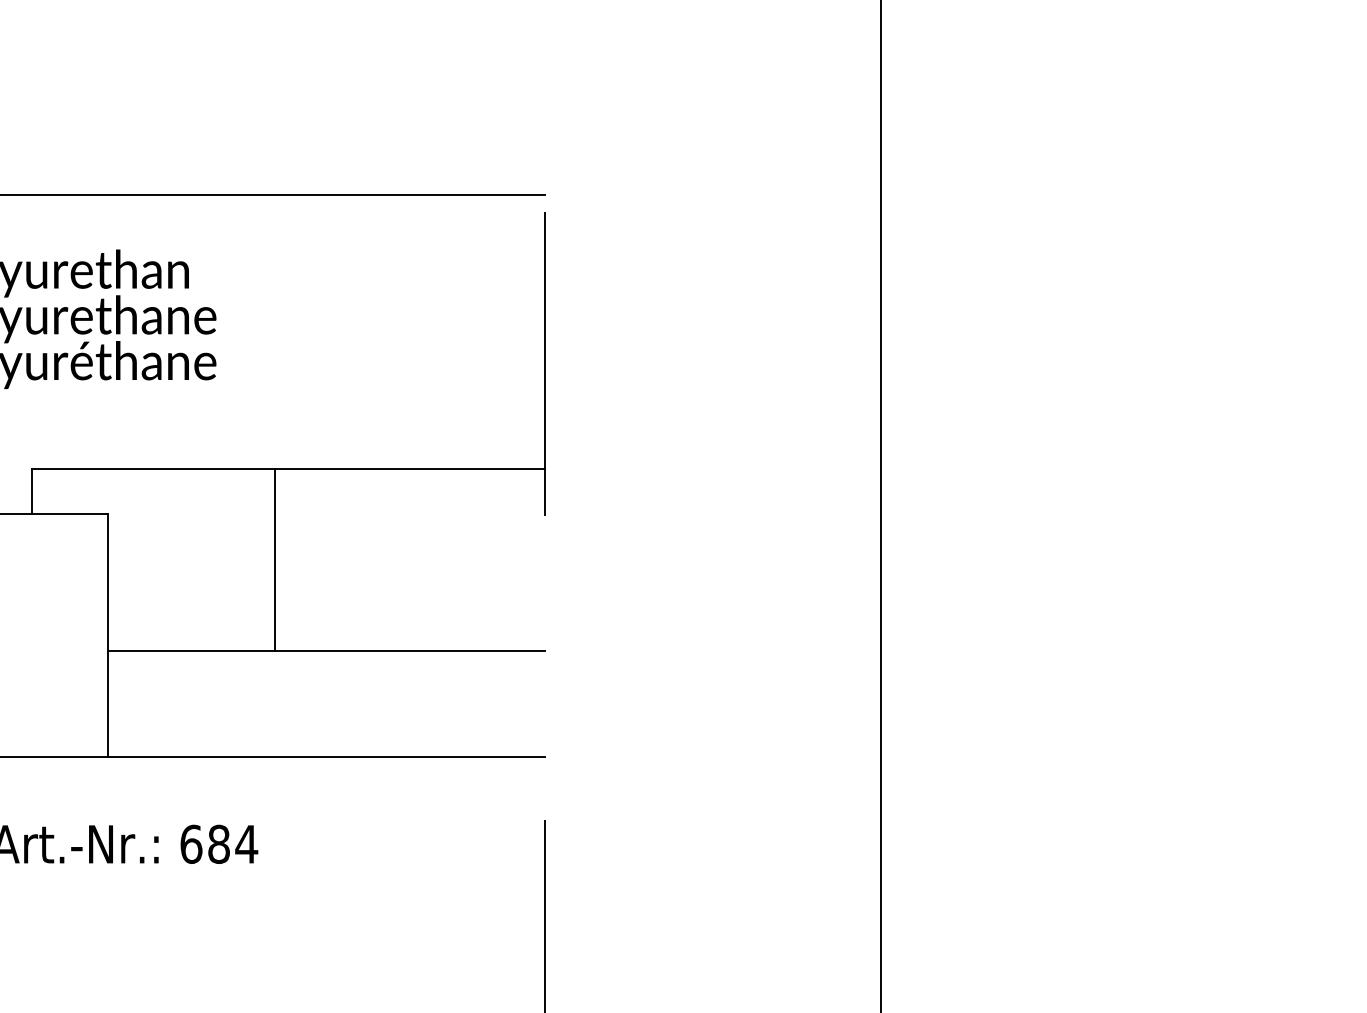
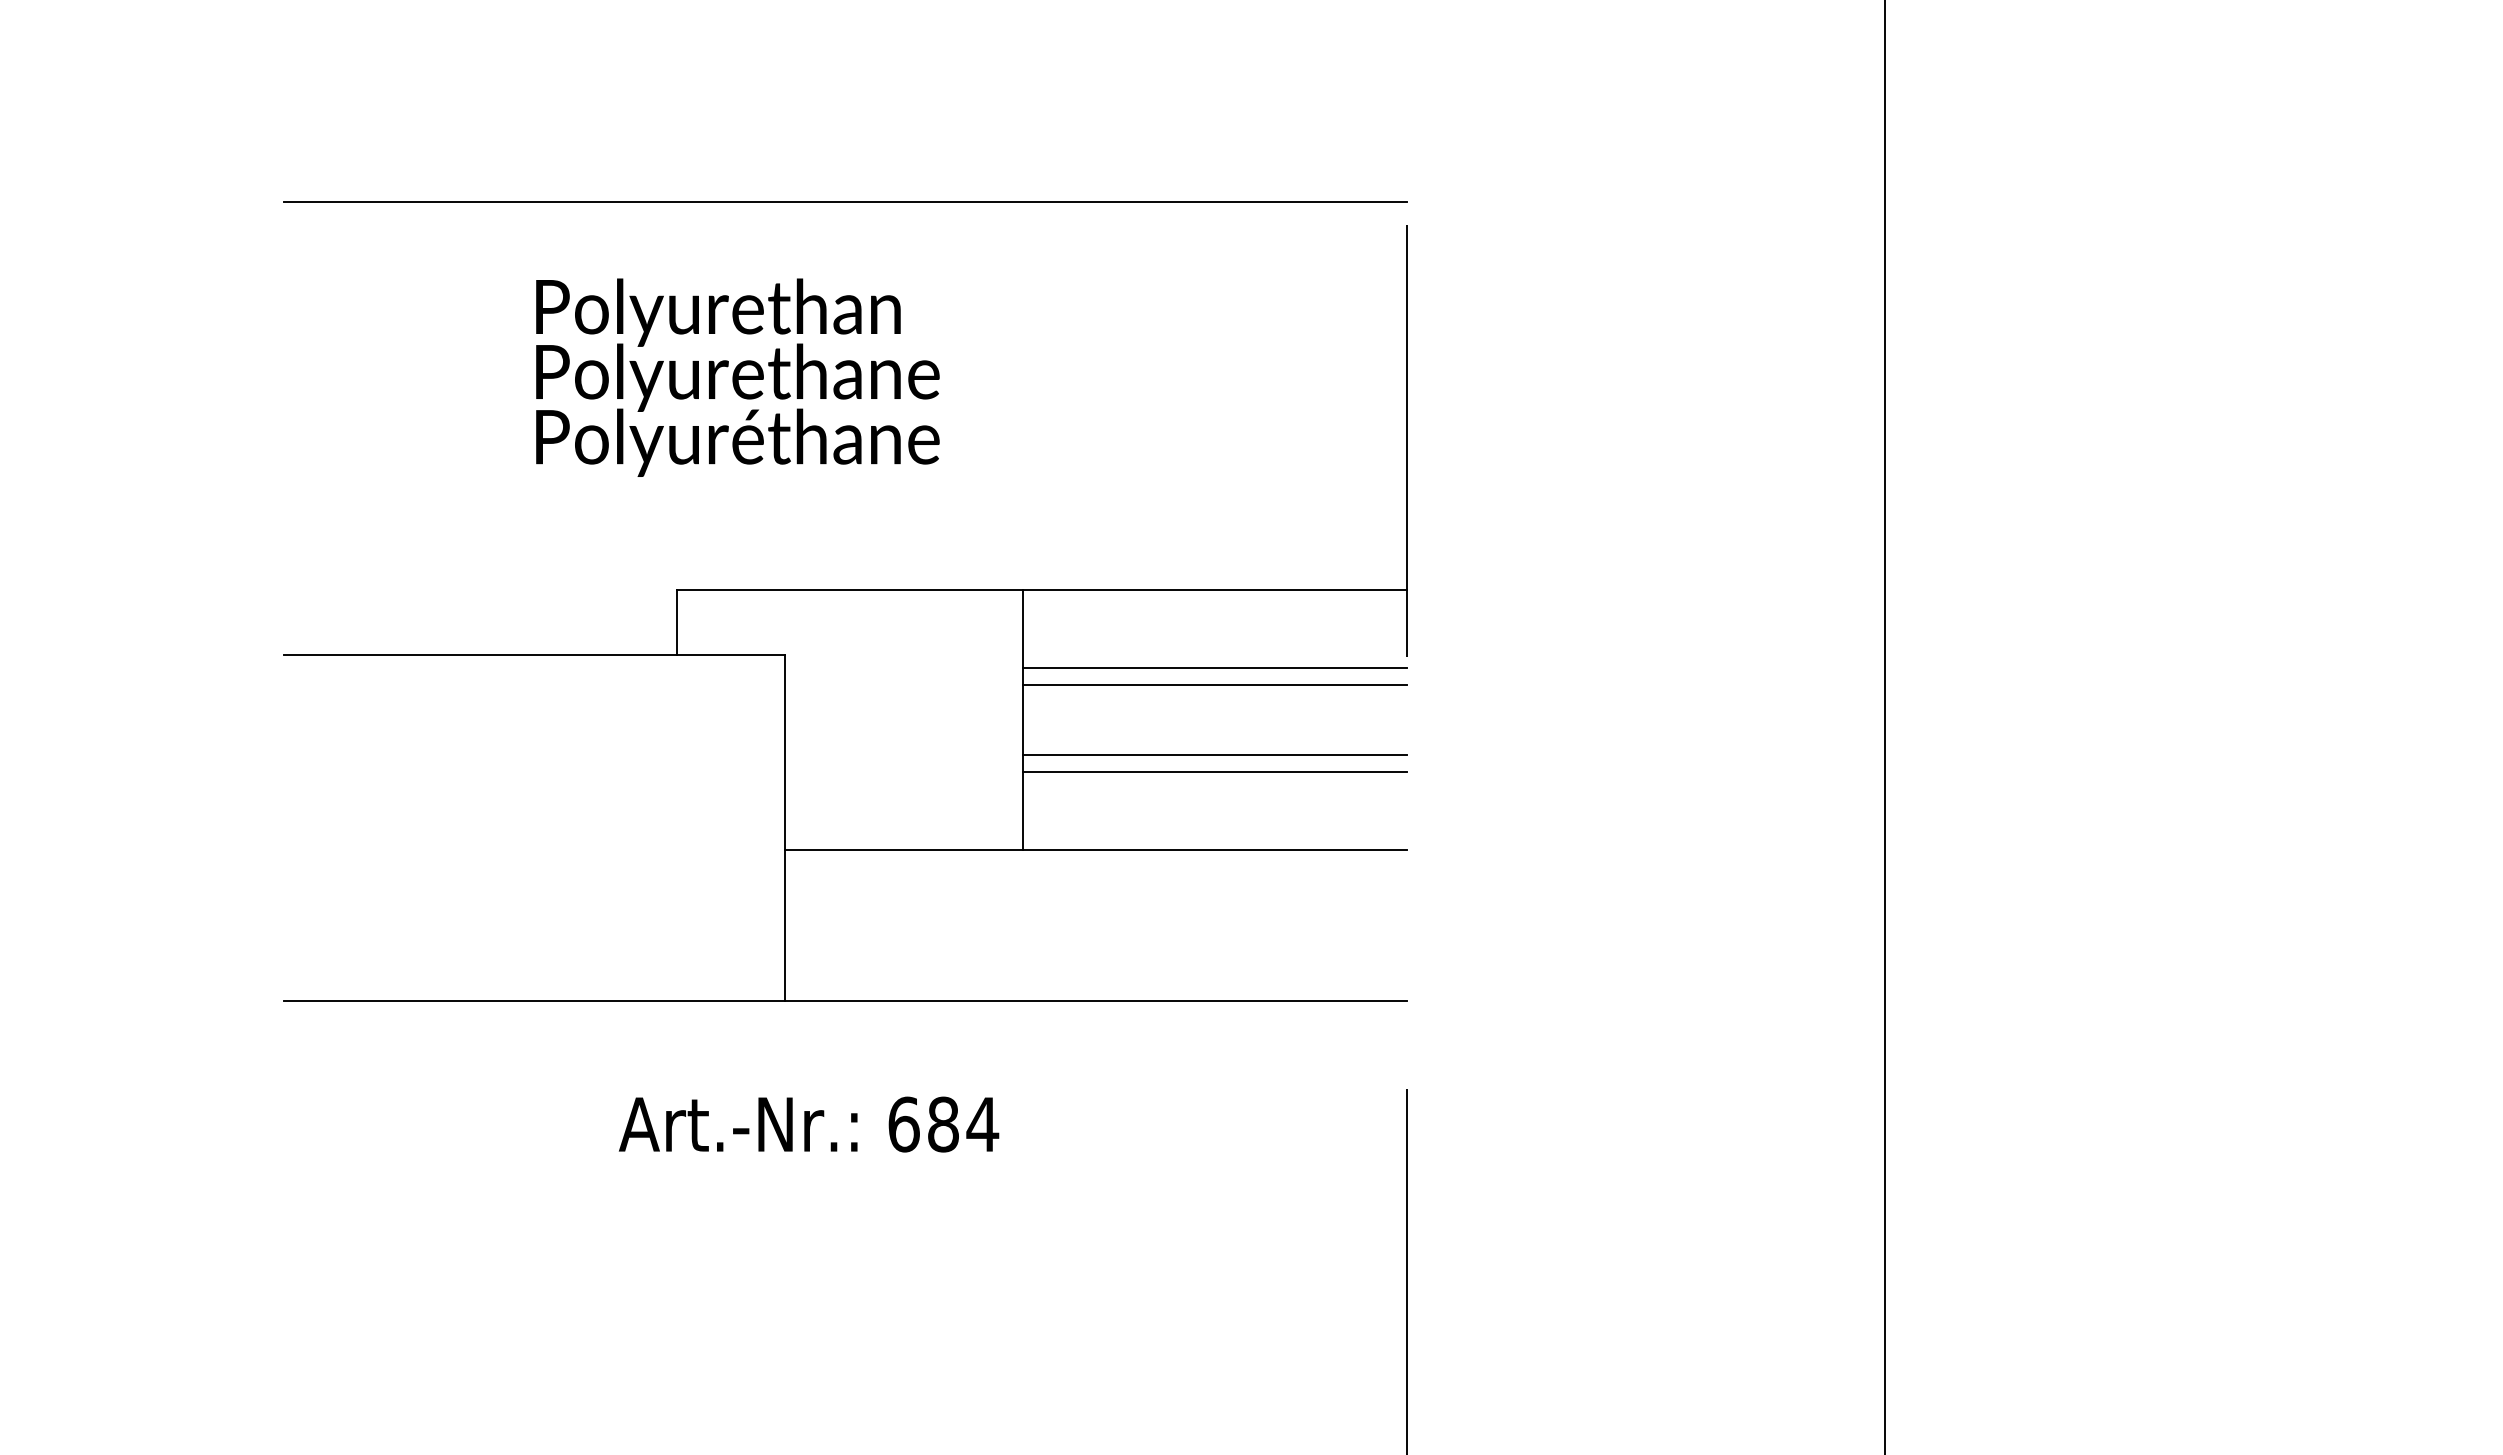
line: (409, 523) -> (1214, 668), added
line: (409, 535) -> (1214, 685), added
line: (409, 584) -> (1214, 754), added
line: (409, 596) -> (1214, 771), added

